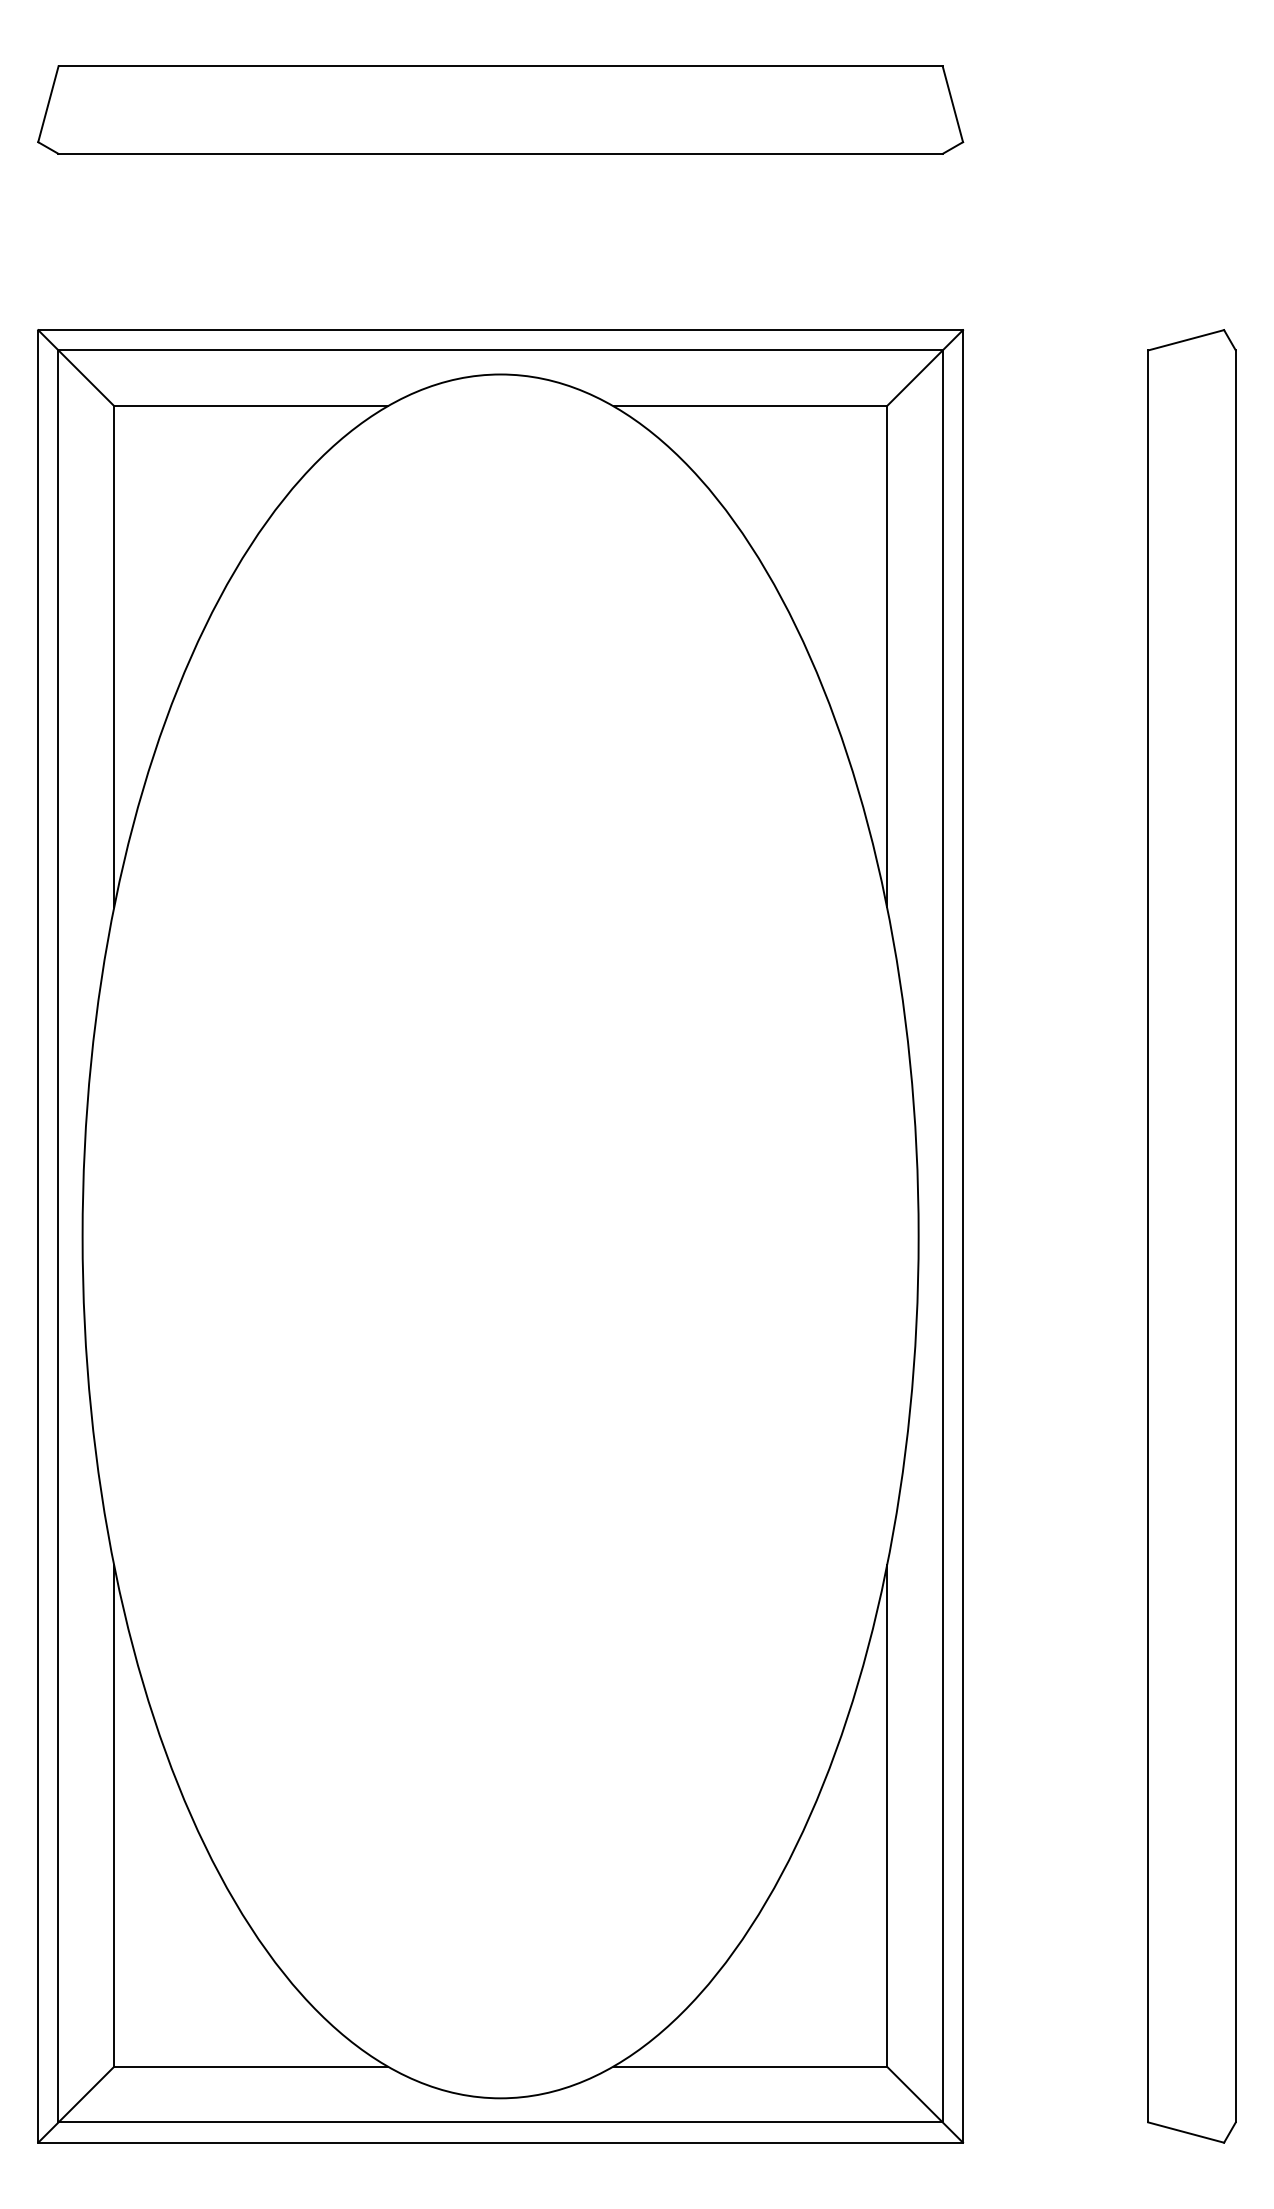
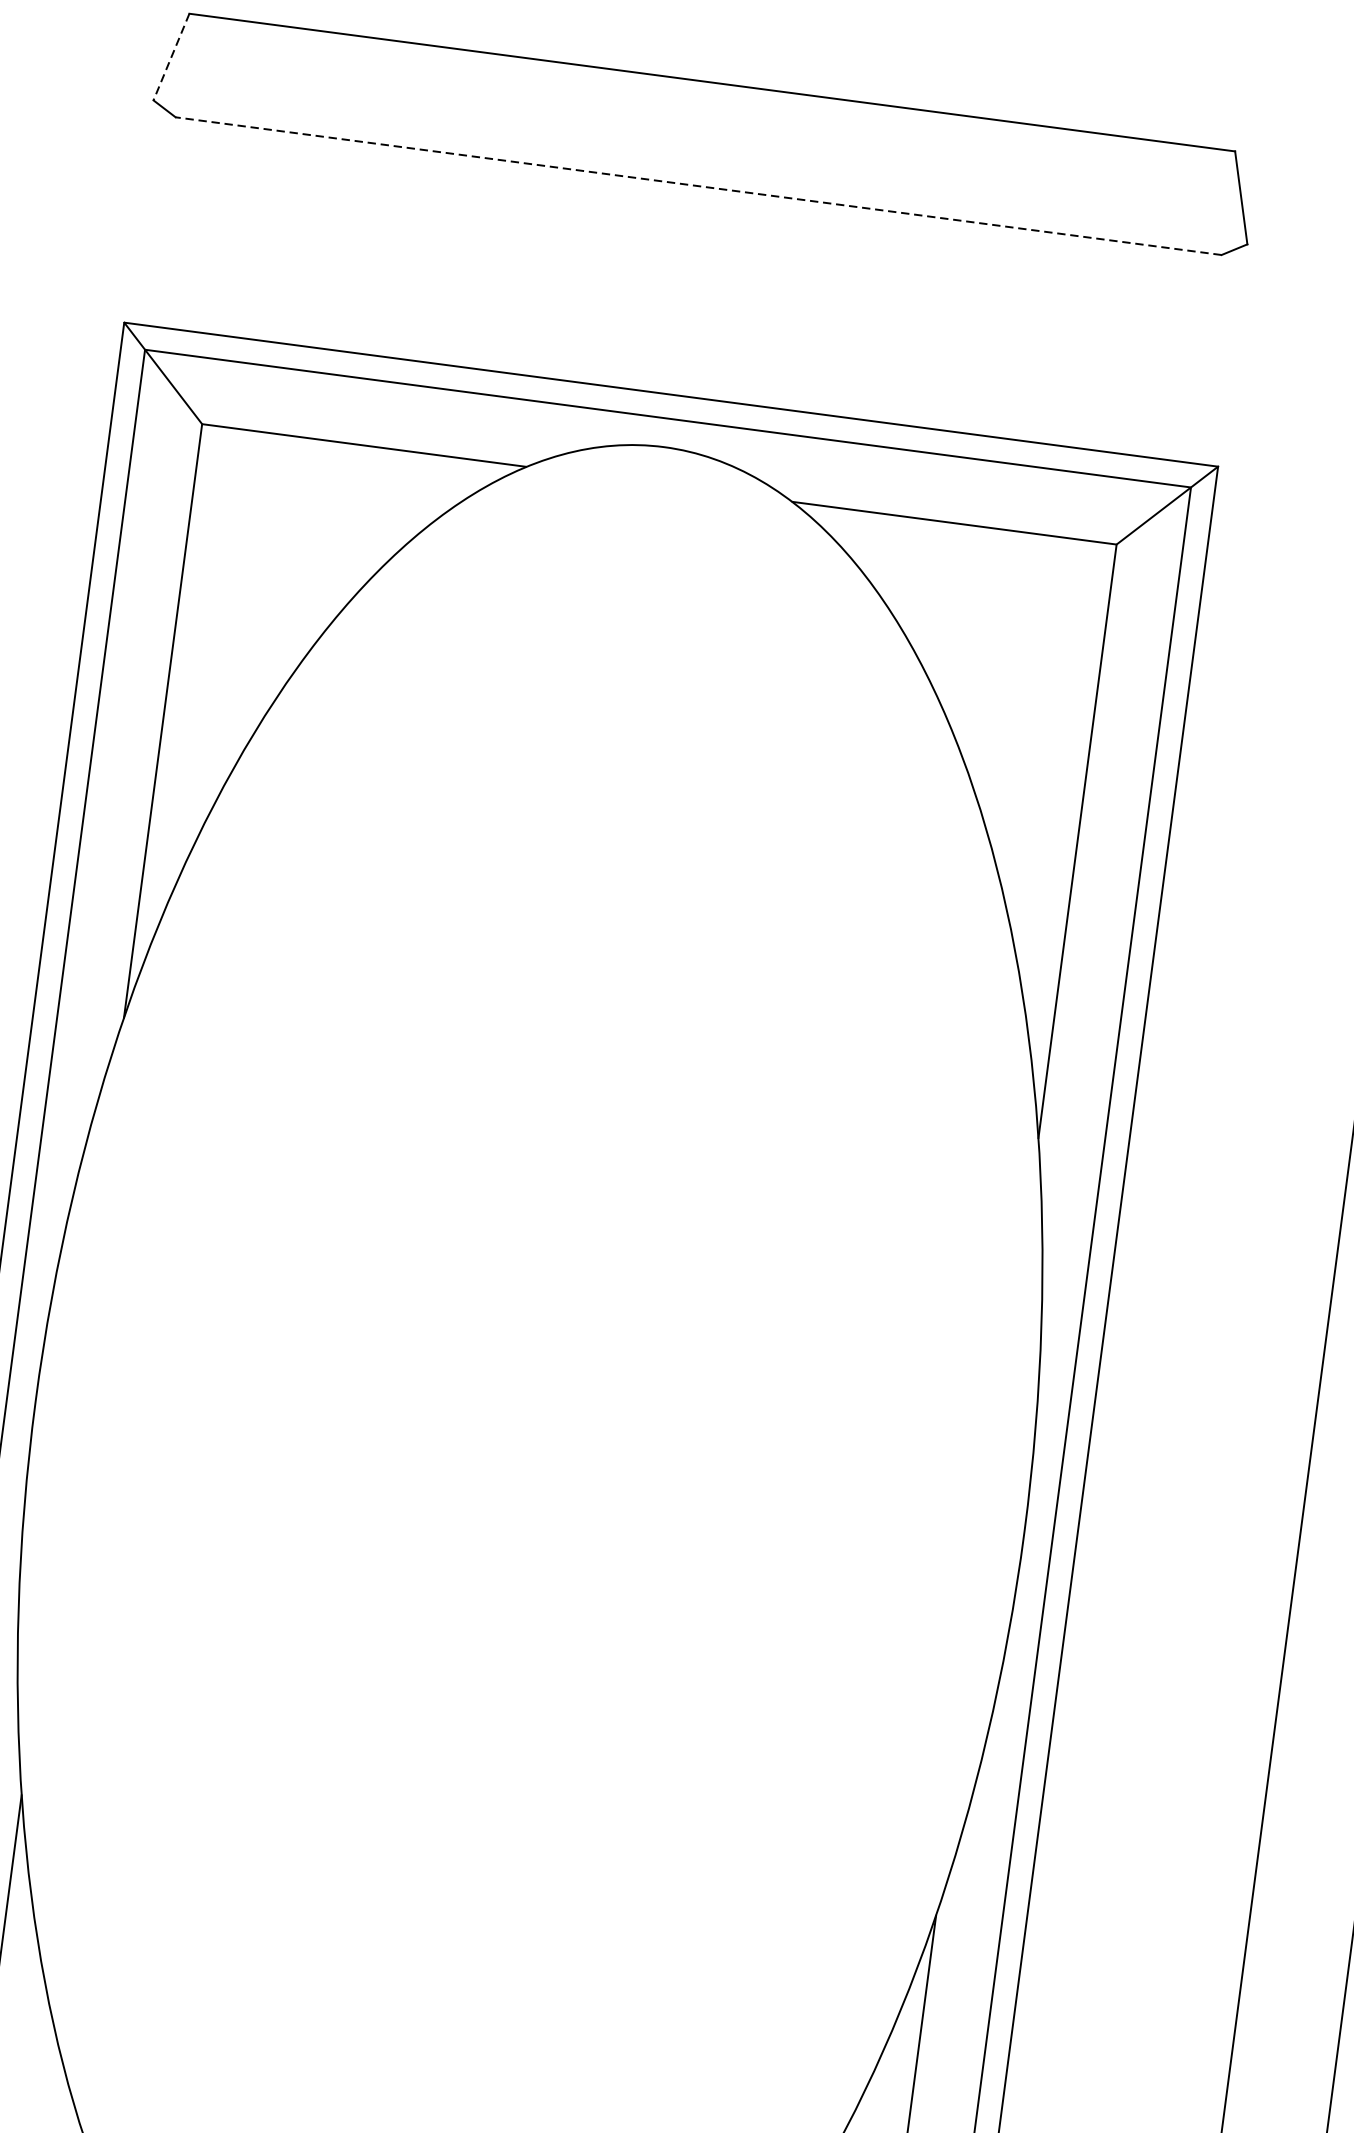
line: (48, 104) -> (171, 57), solid -> dashed
line: (500, 153) -> (698, 185), solid -> dashed

